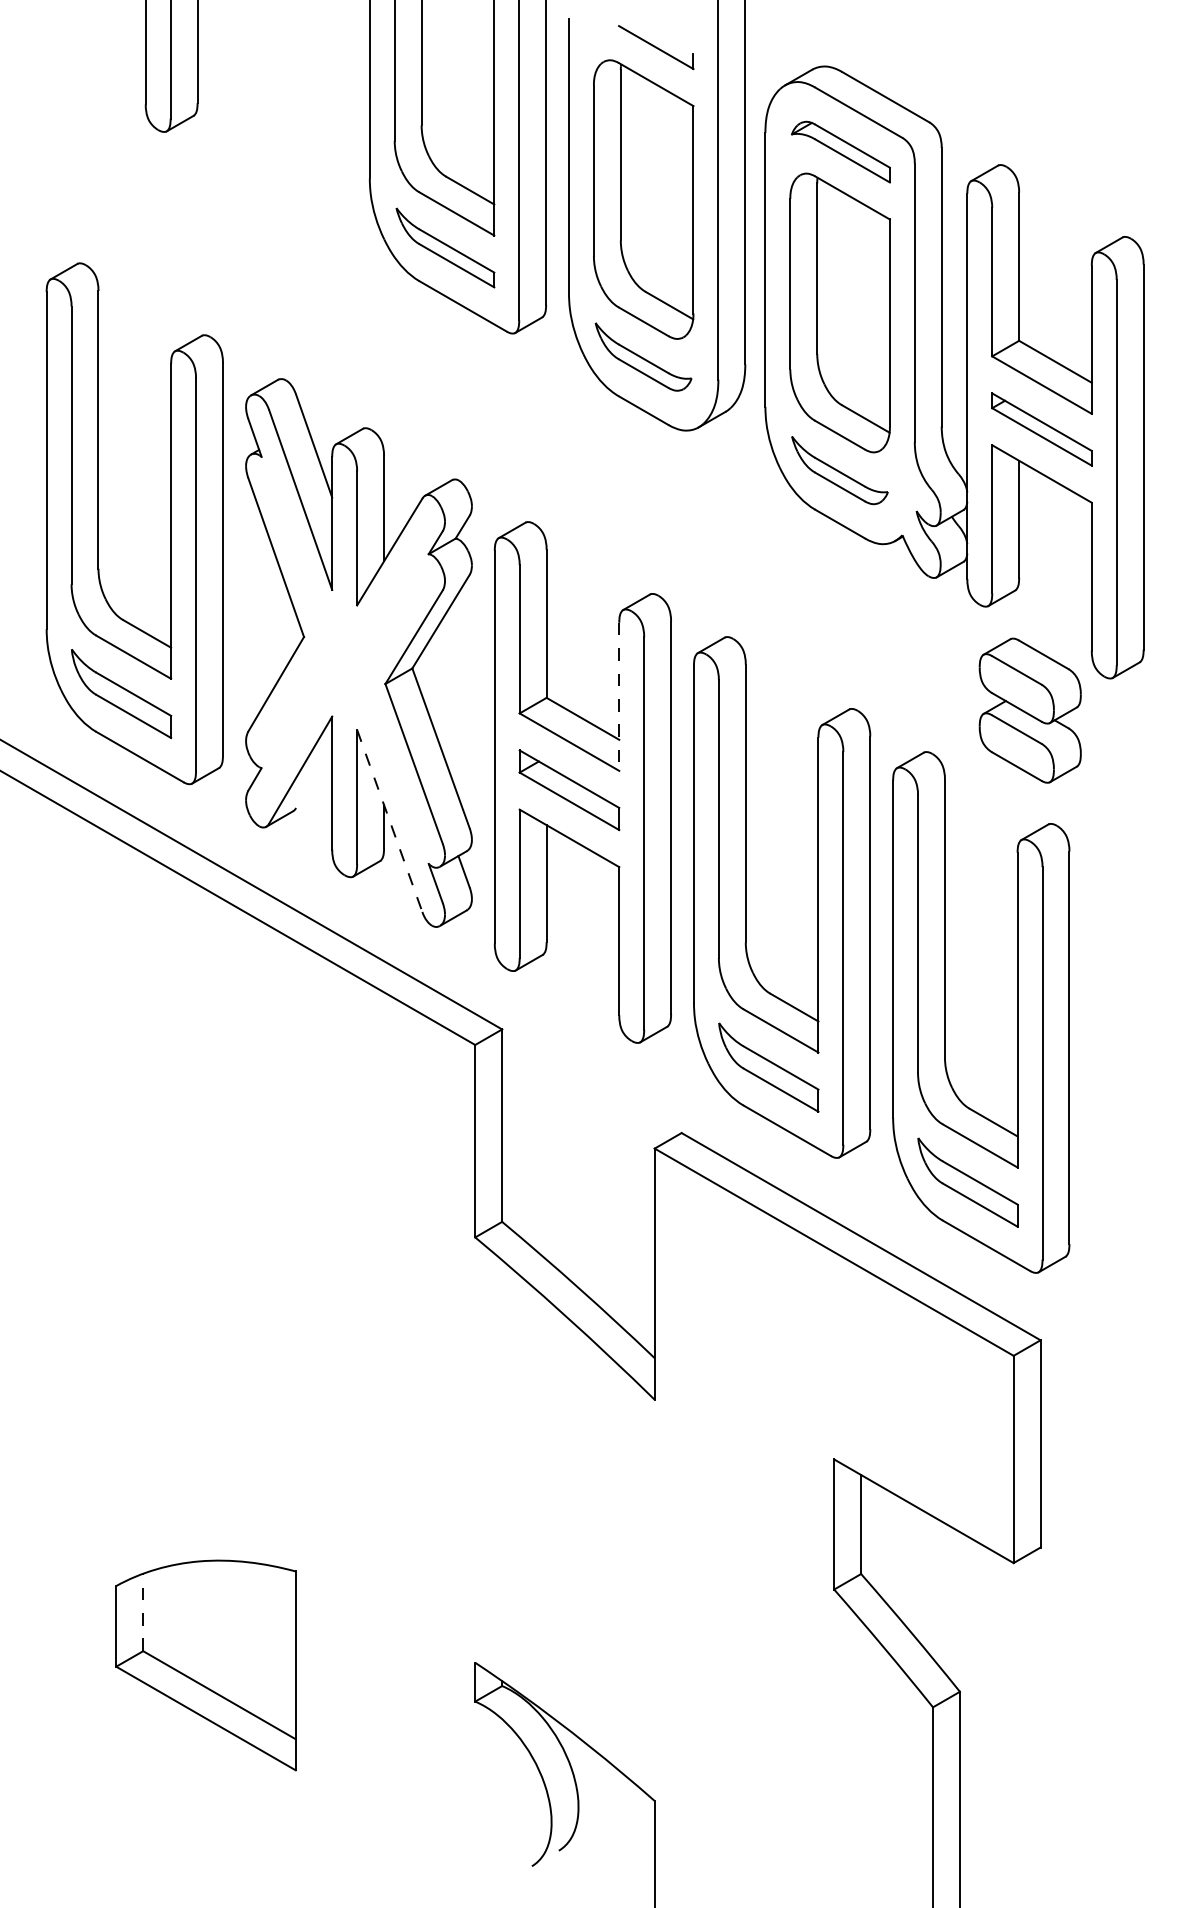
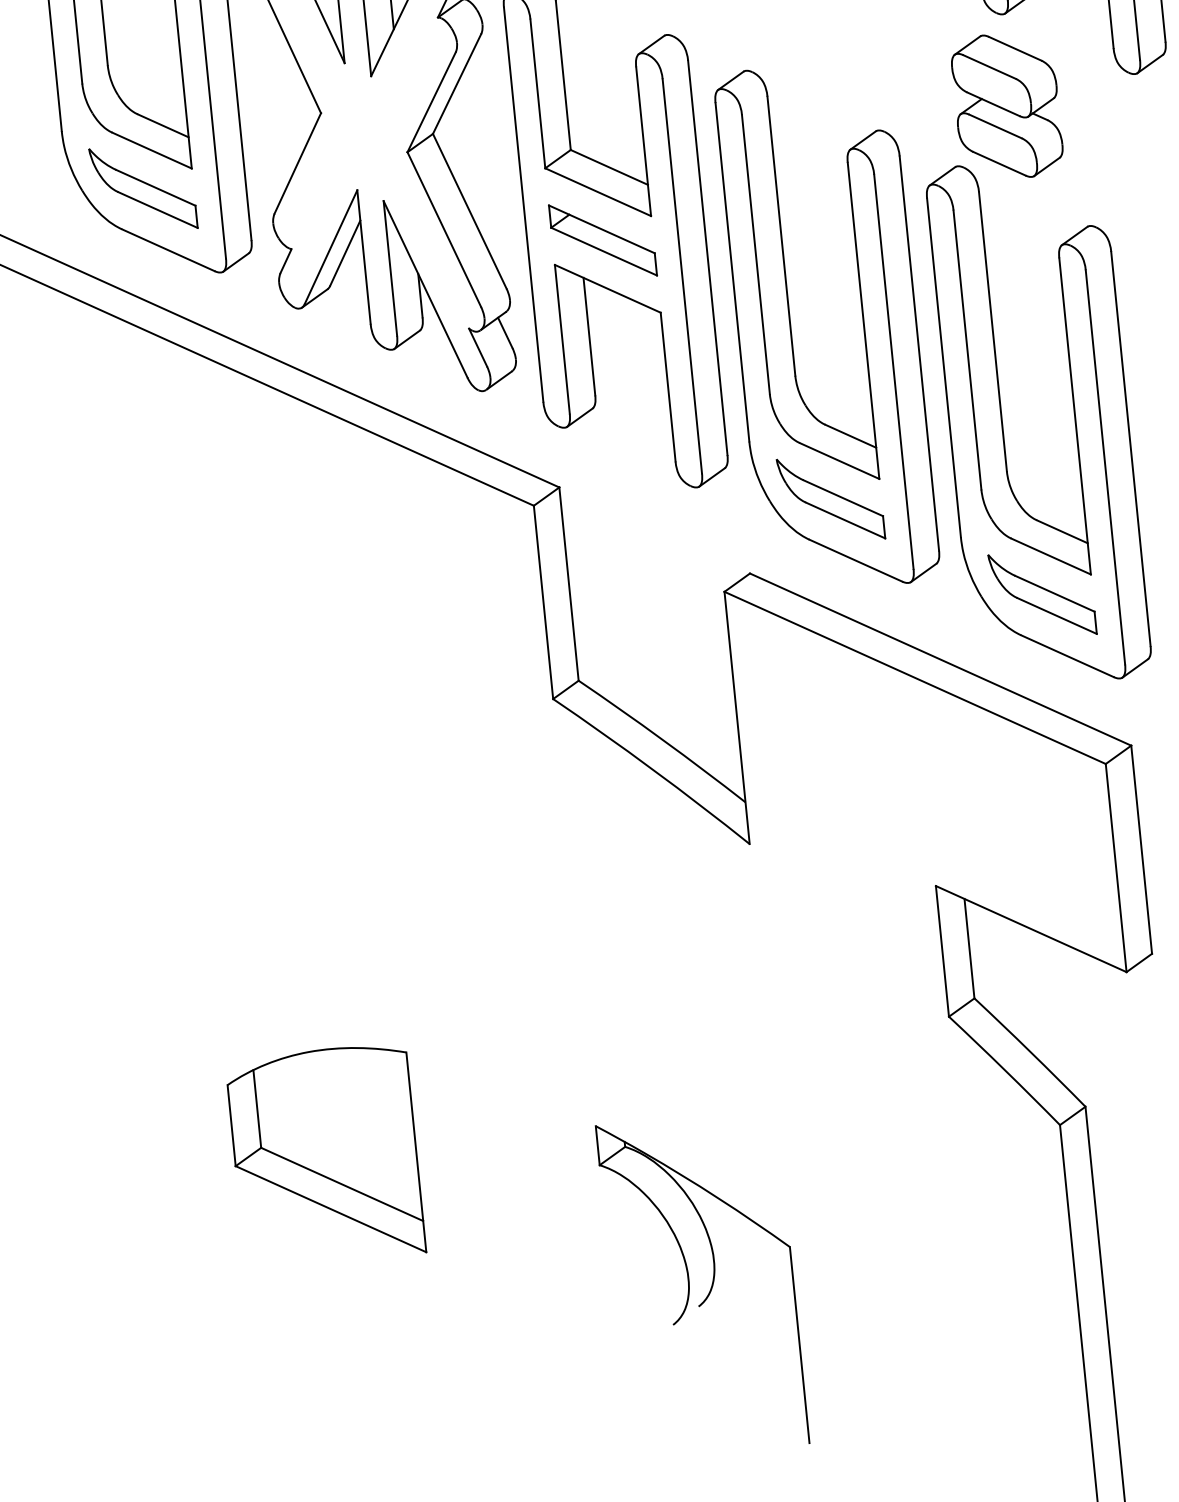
line: (619, 697) -> (643, 142), dashed -> solid
part: (1029, 710) -> (1006, 106), moved
line: (314, 777) -> (345, 253), added
line: (389, 820) -> (425, 288), dashed -> solid
line: (143, 1612) -> (257, 1108), dashed -> solid

